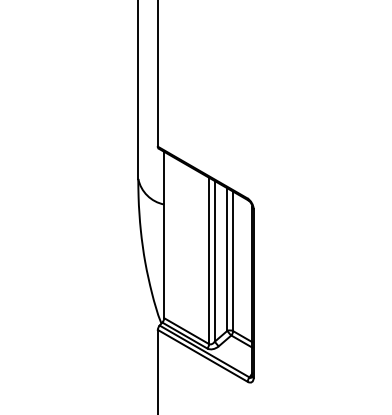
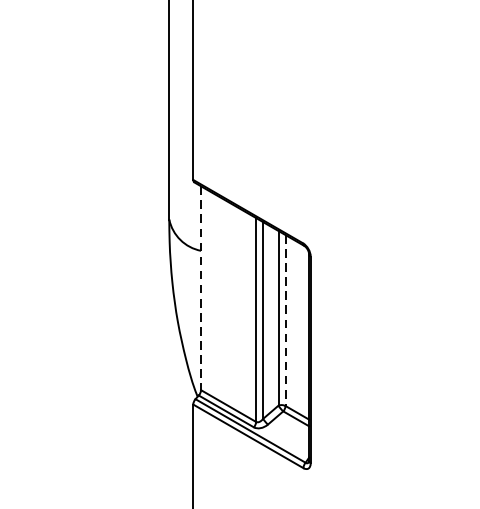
line: (164, 235) -> (201, 288), solid -> dashed
line: (233, 261) -> (285, 320), solid -> dashed

